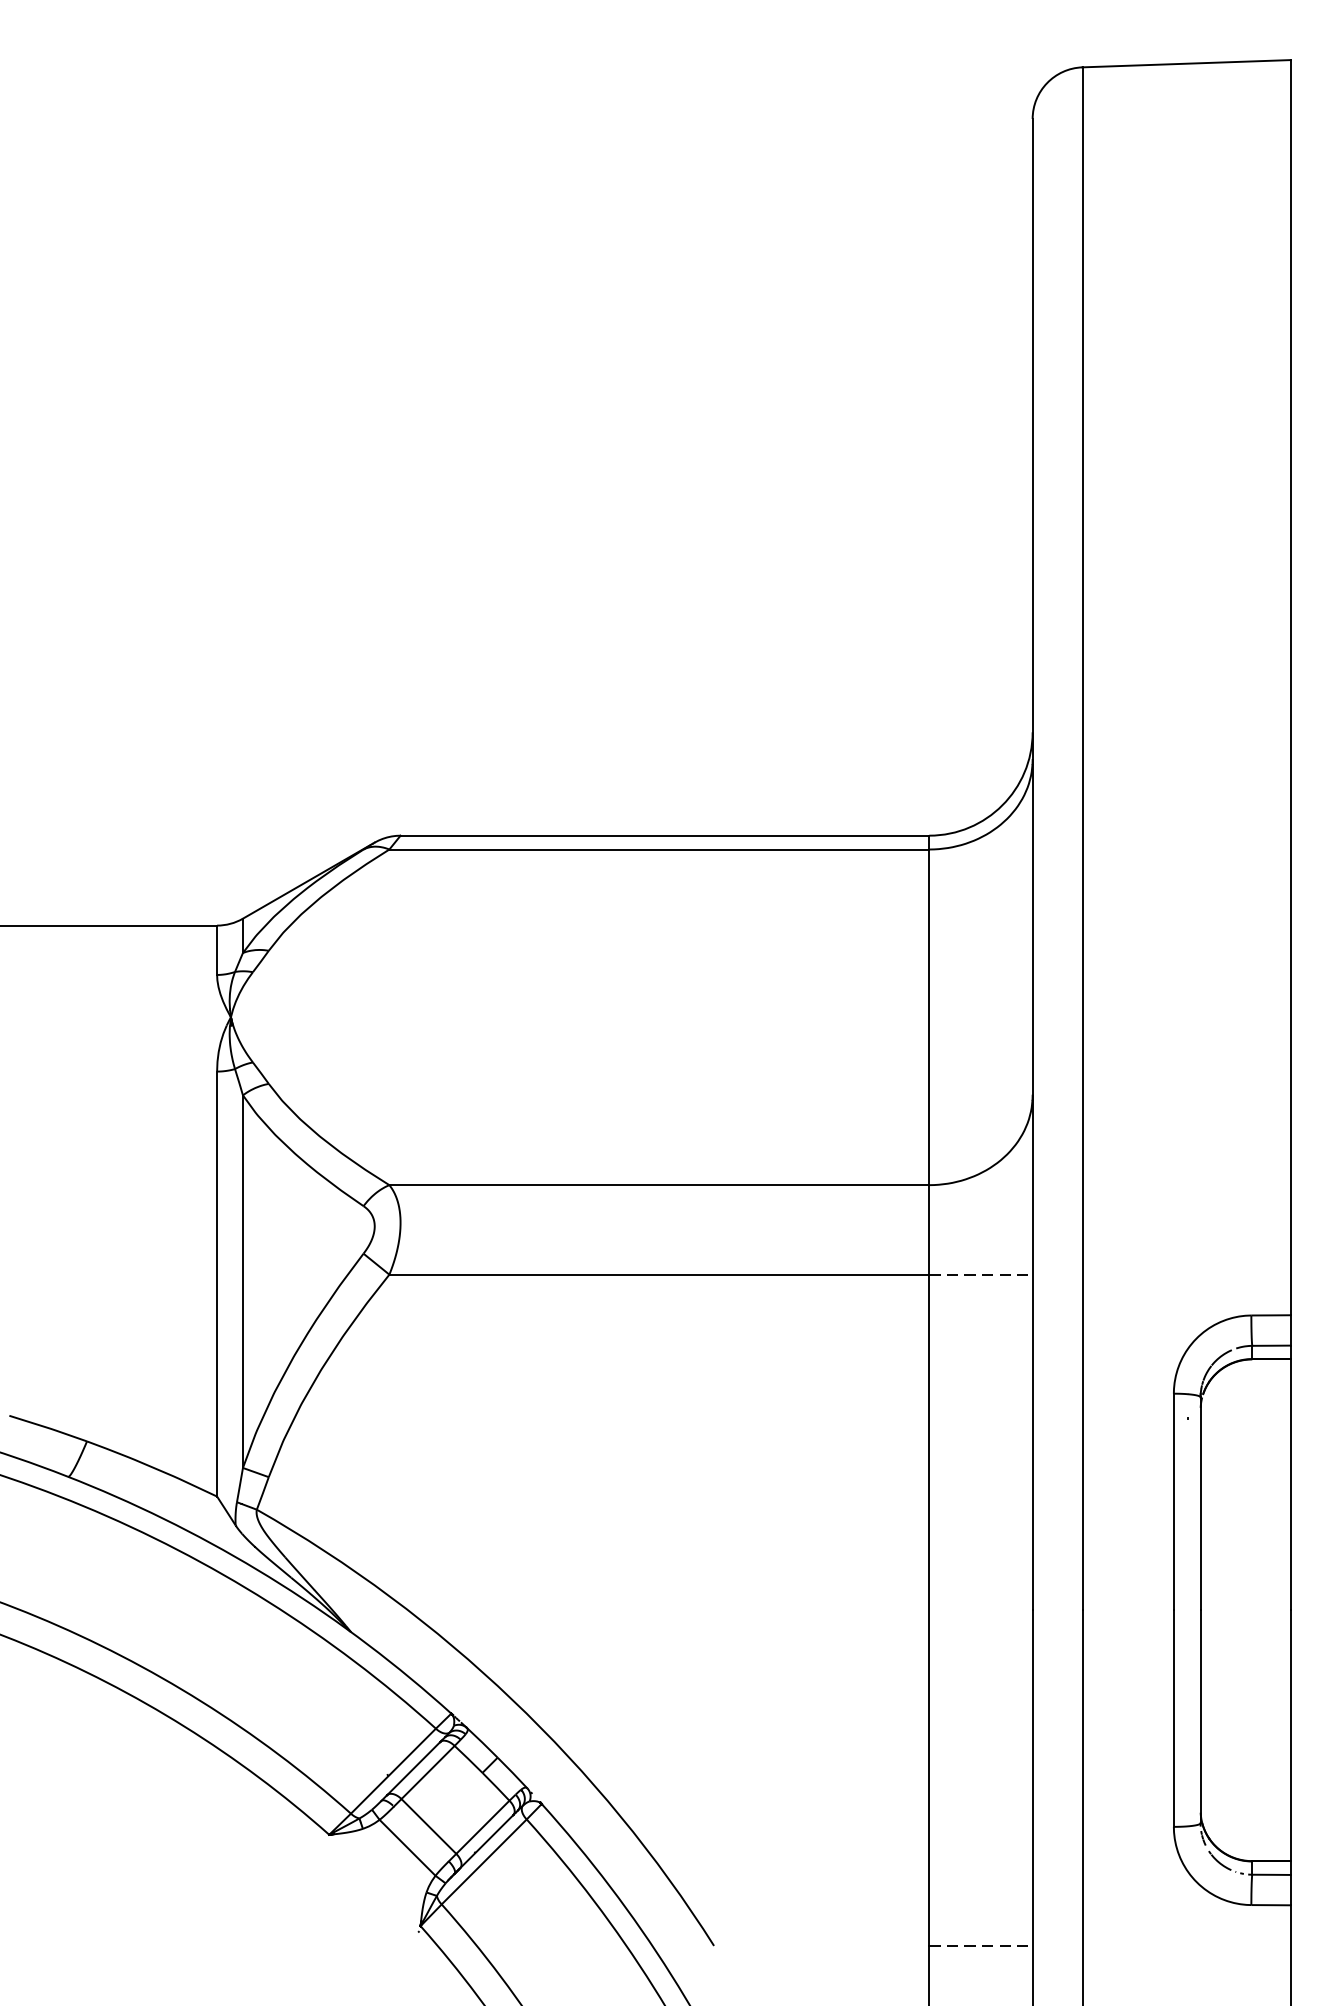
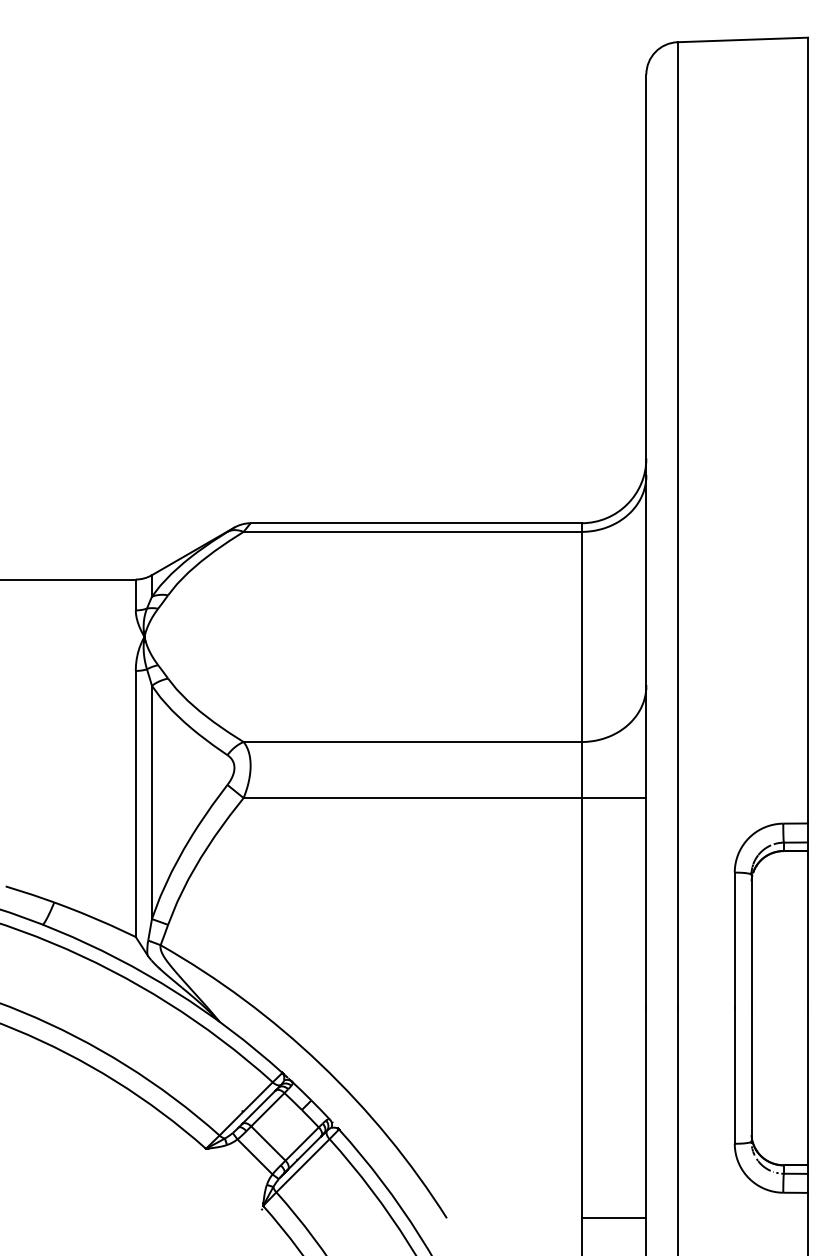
line: (981, 1275) -> (614, 798), dashed -> solid
line: (981, 1946) -> (614, 1218), dashed -> solid

